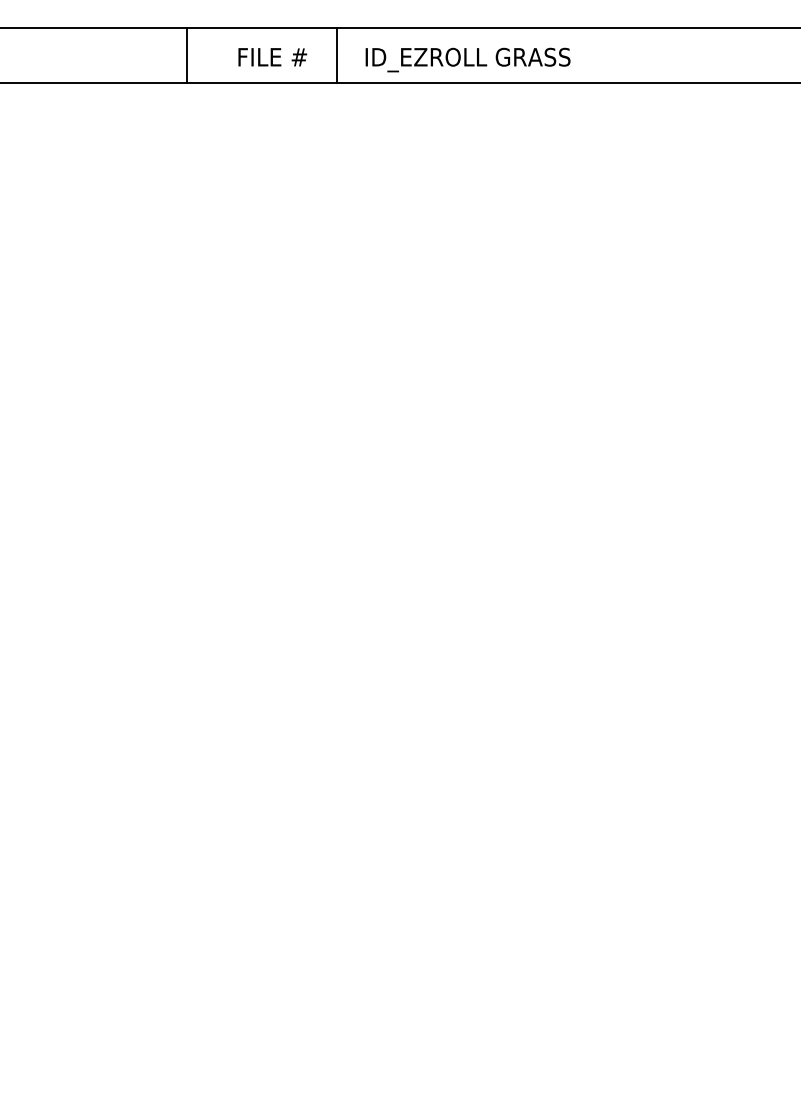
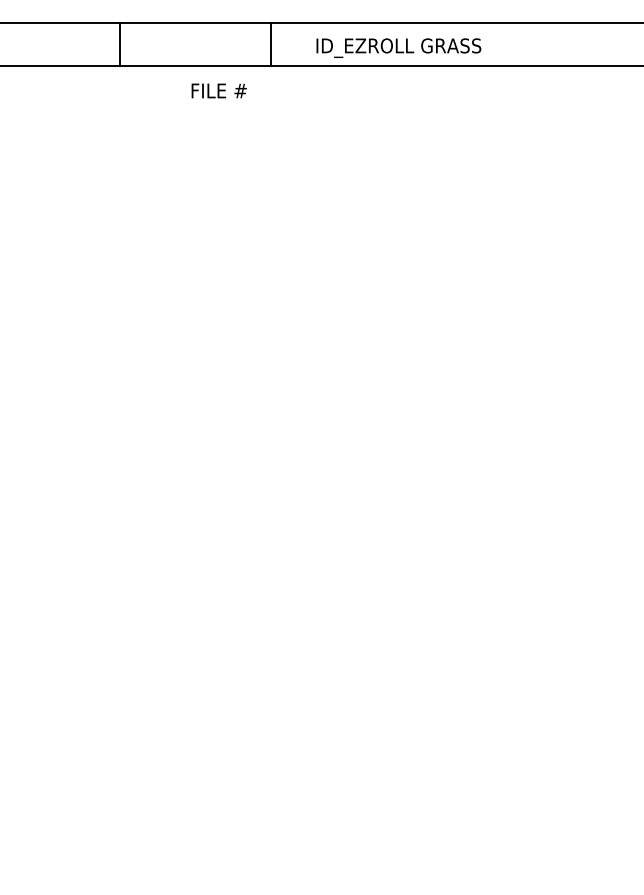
line: (186, 55) -> (120, 44), moved
text: (272, 57) -> (219, 91), moved
text: (467, 59) -> (398, 47), moved

